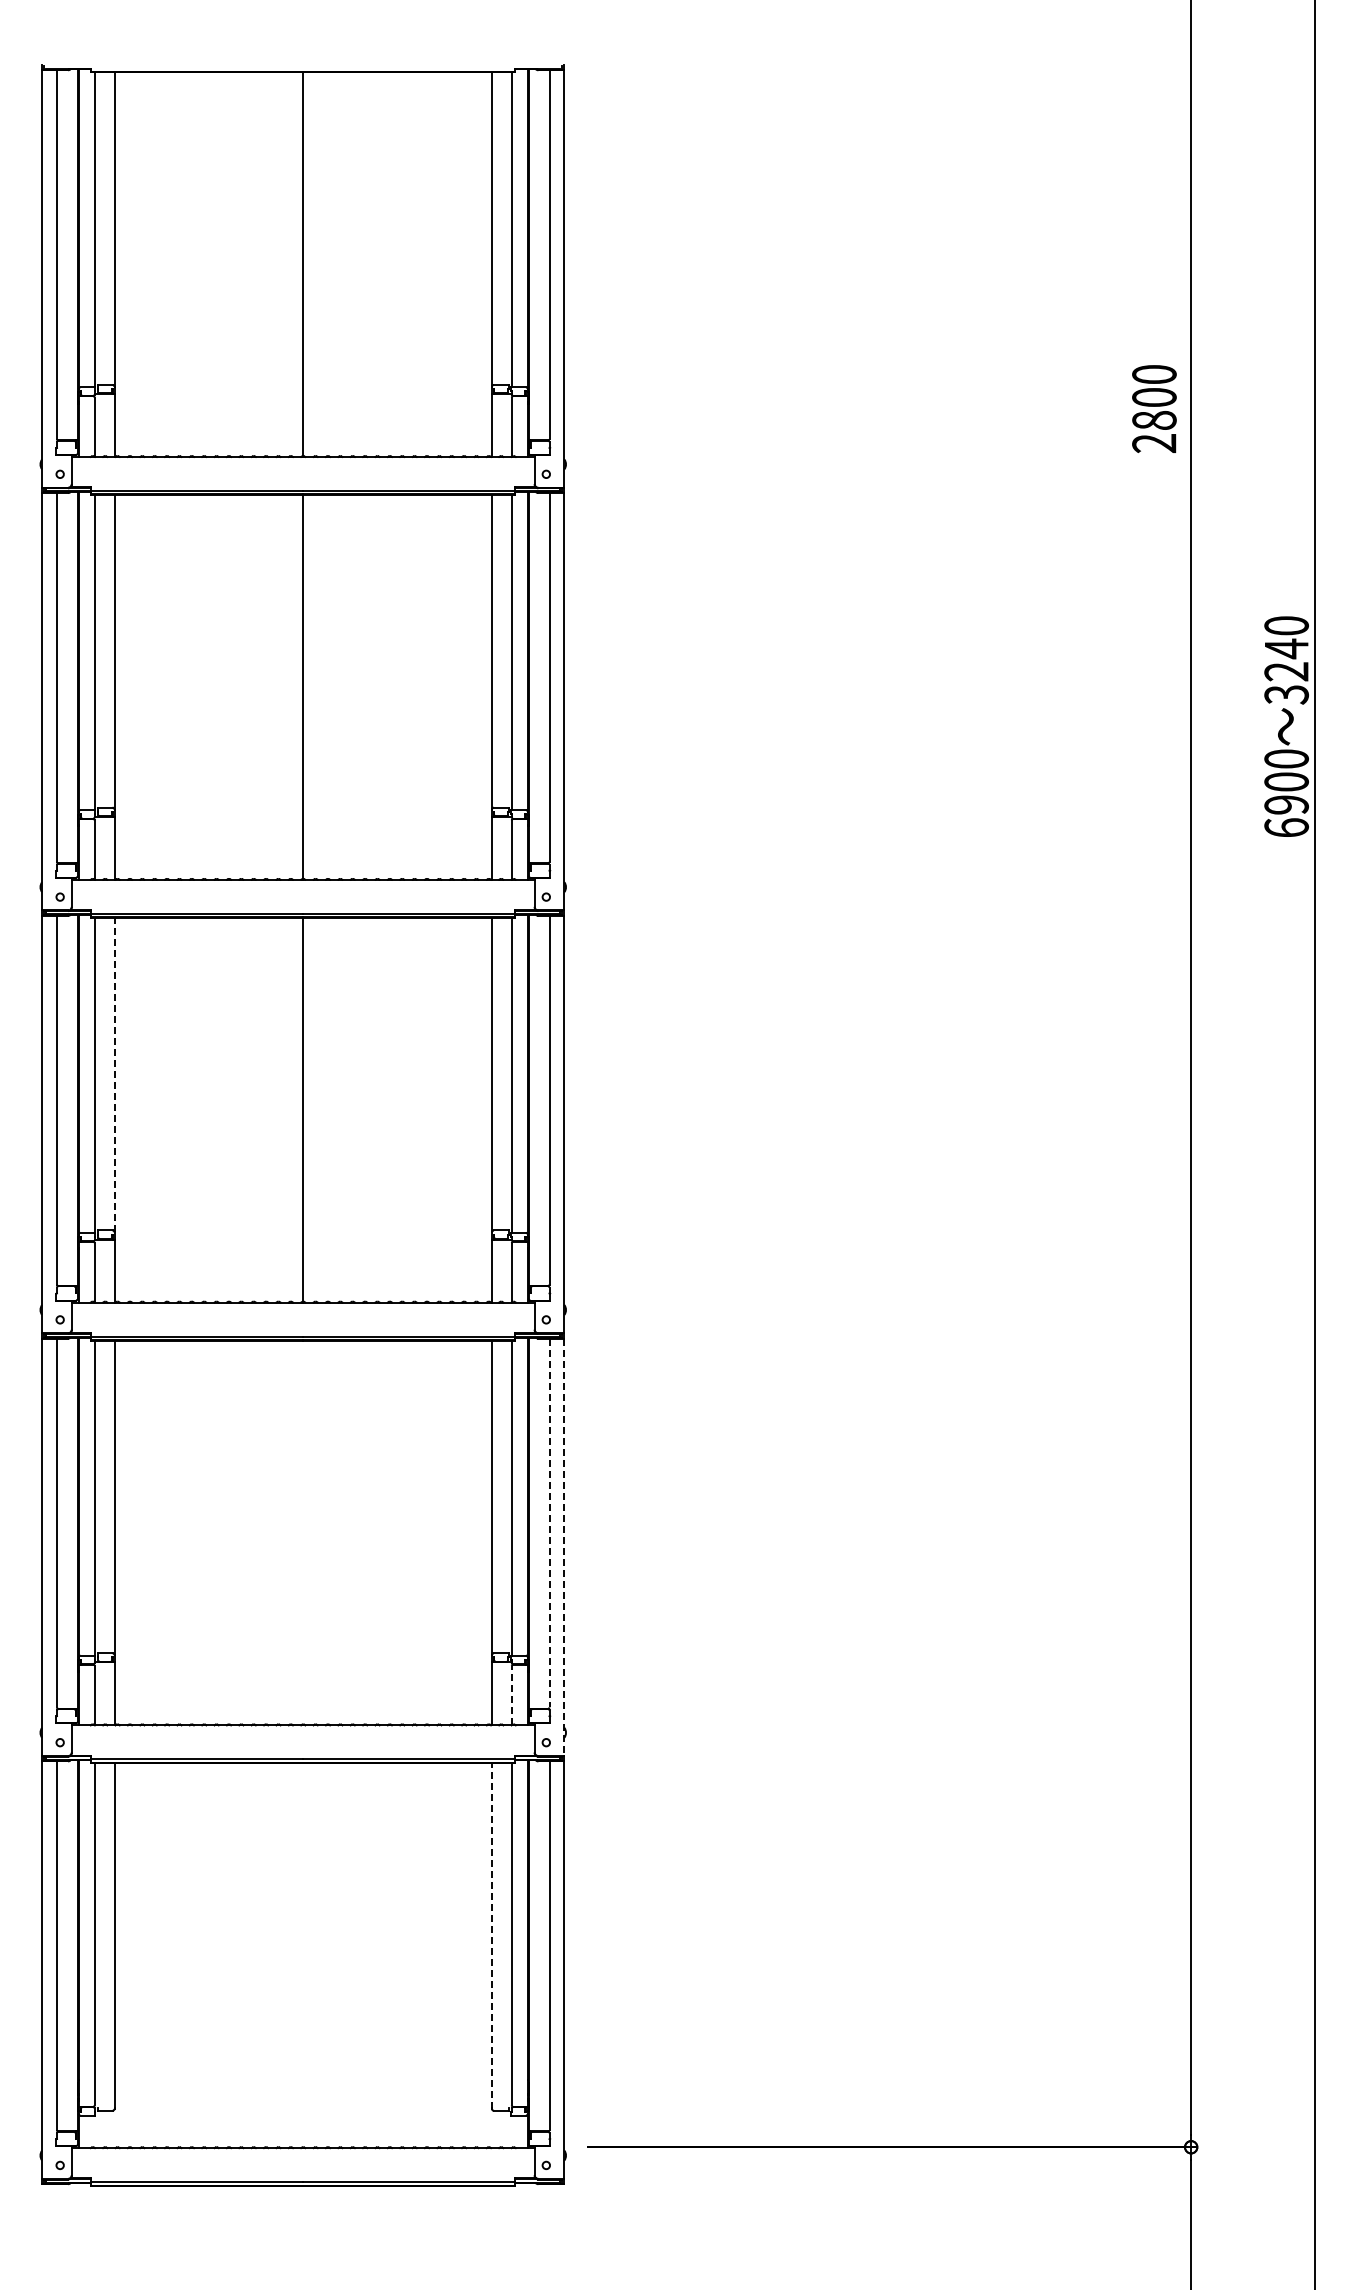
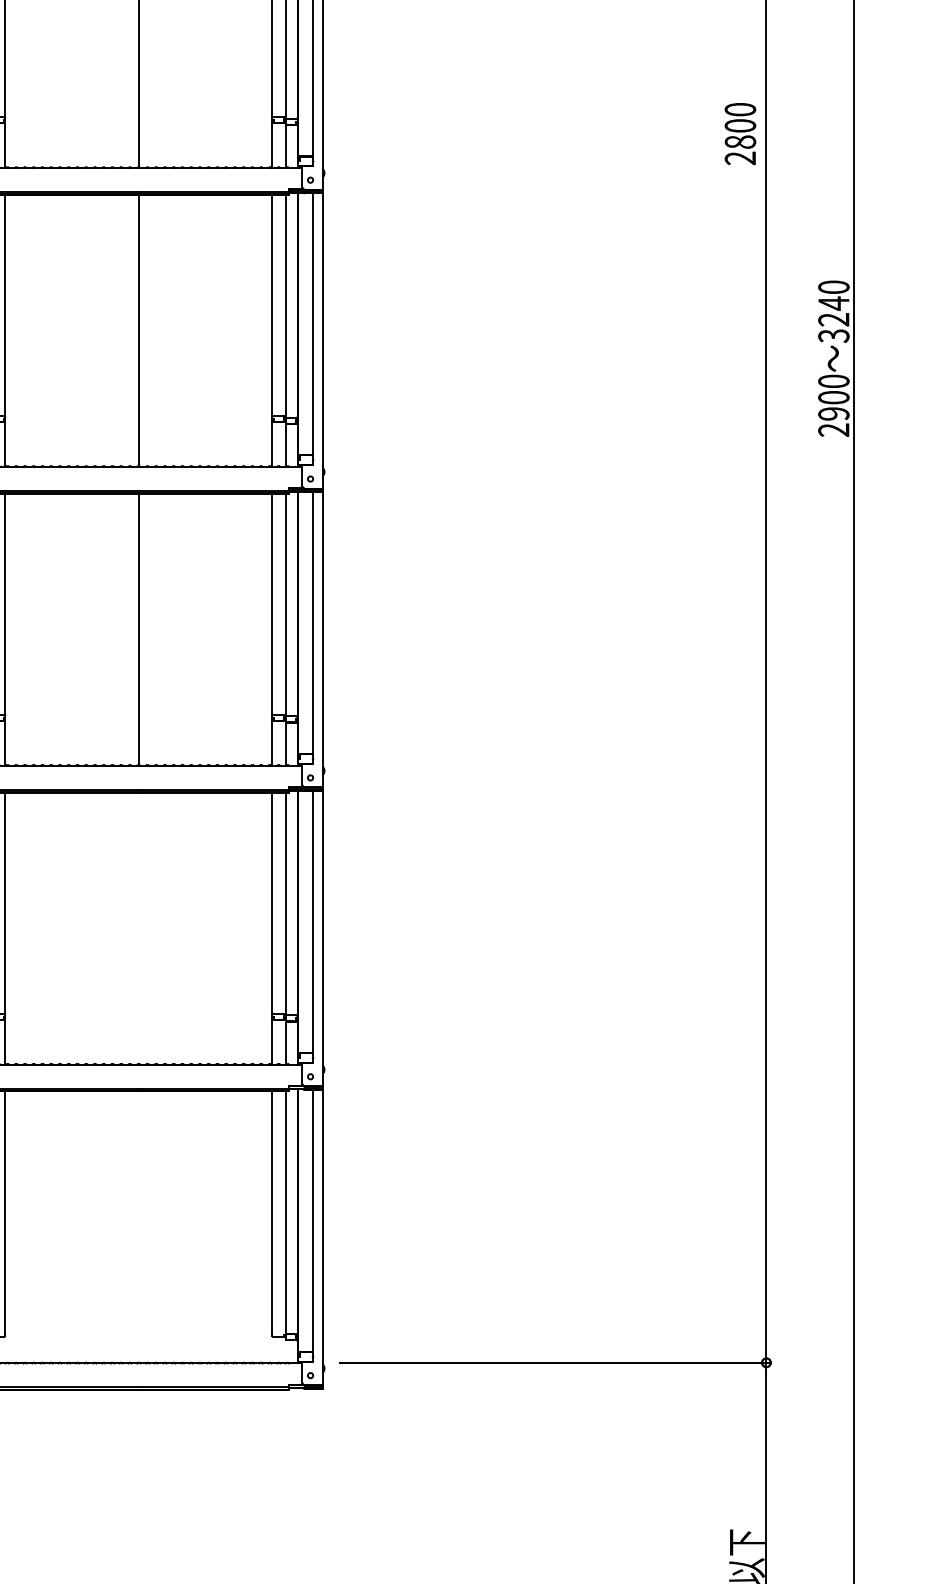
text: (1286, 827) -> (833, 429), 6900 -> 2900
line: (114, 1074) -> (5, 604), dashed -> solid
line: (549, 1523) -> (312, 921), dashed -> solid
line: (564, 1547) -> (323, 938), dashed -> solid
line: (511, 1695) -> (285, 1043), dashed -> solid
line: (491, 1936) -> (271, 1213), dashed -> solid

